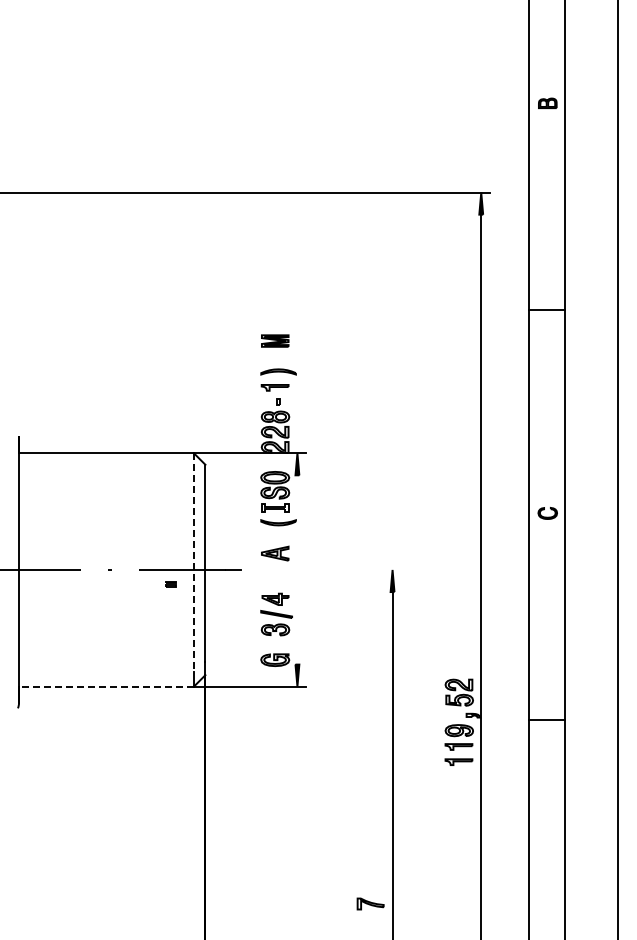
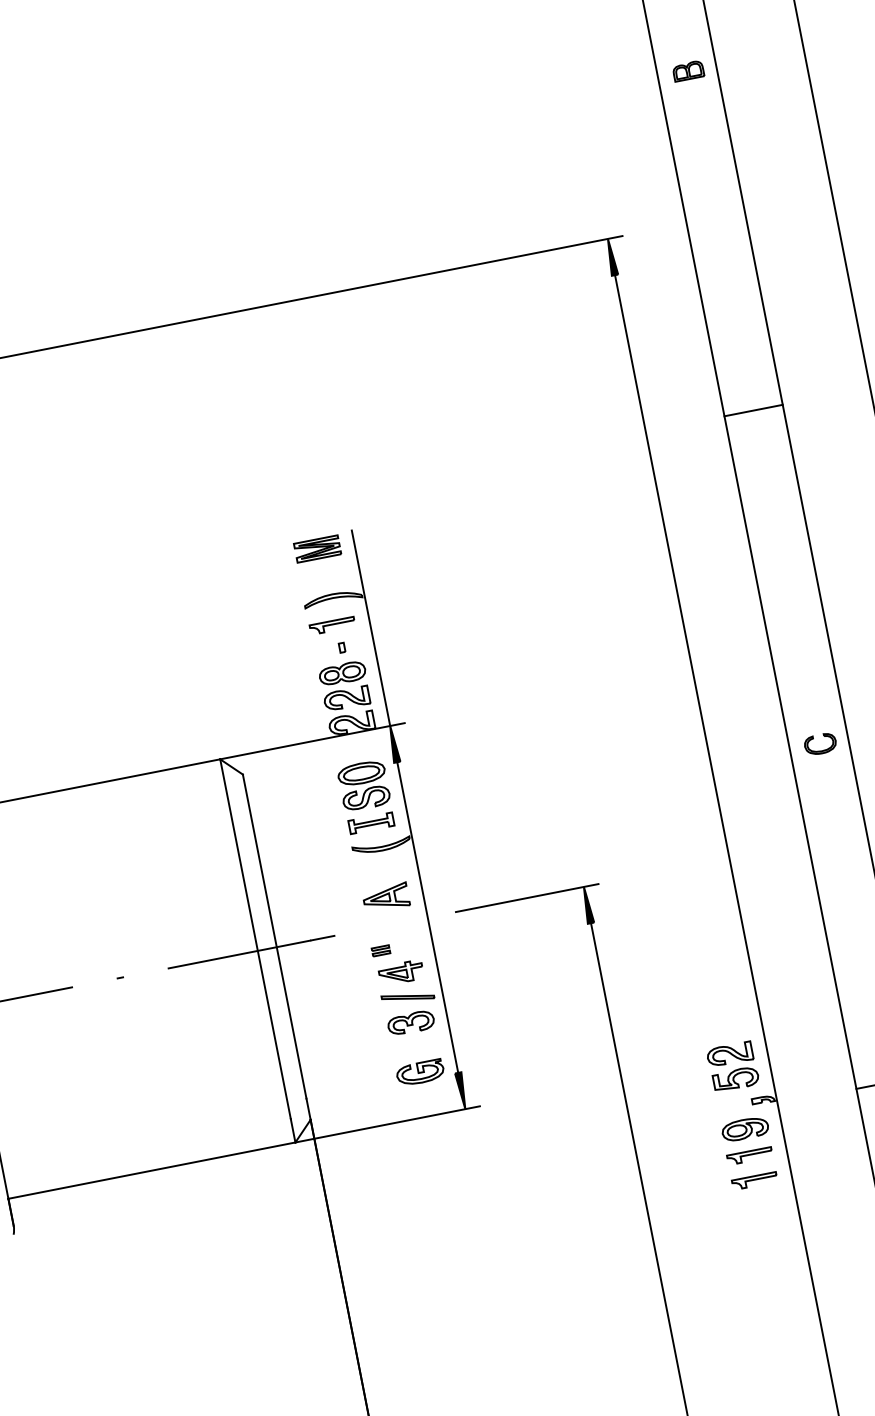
line: (297, 393) -> (371, 627), added
line: (193, 562) -> (254, 938), dashed -> solid
line: (297, 569) -> (427, 916), added
line: (357, 569) -> (526, 897), added
part: (170, 584) -> (380, 951), moved
line: (105, 686) -> (150, 1170), dashed -> solid

